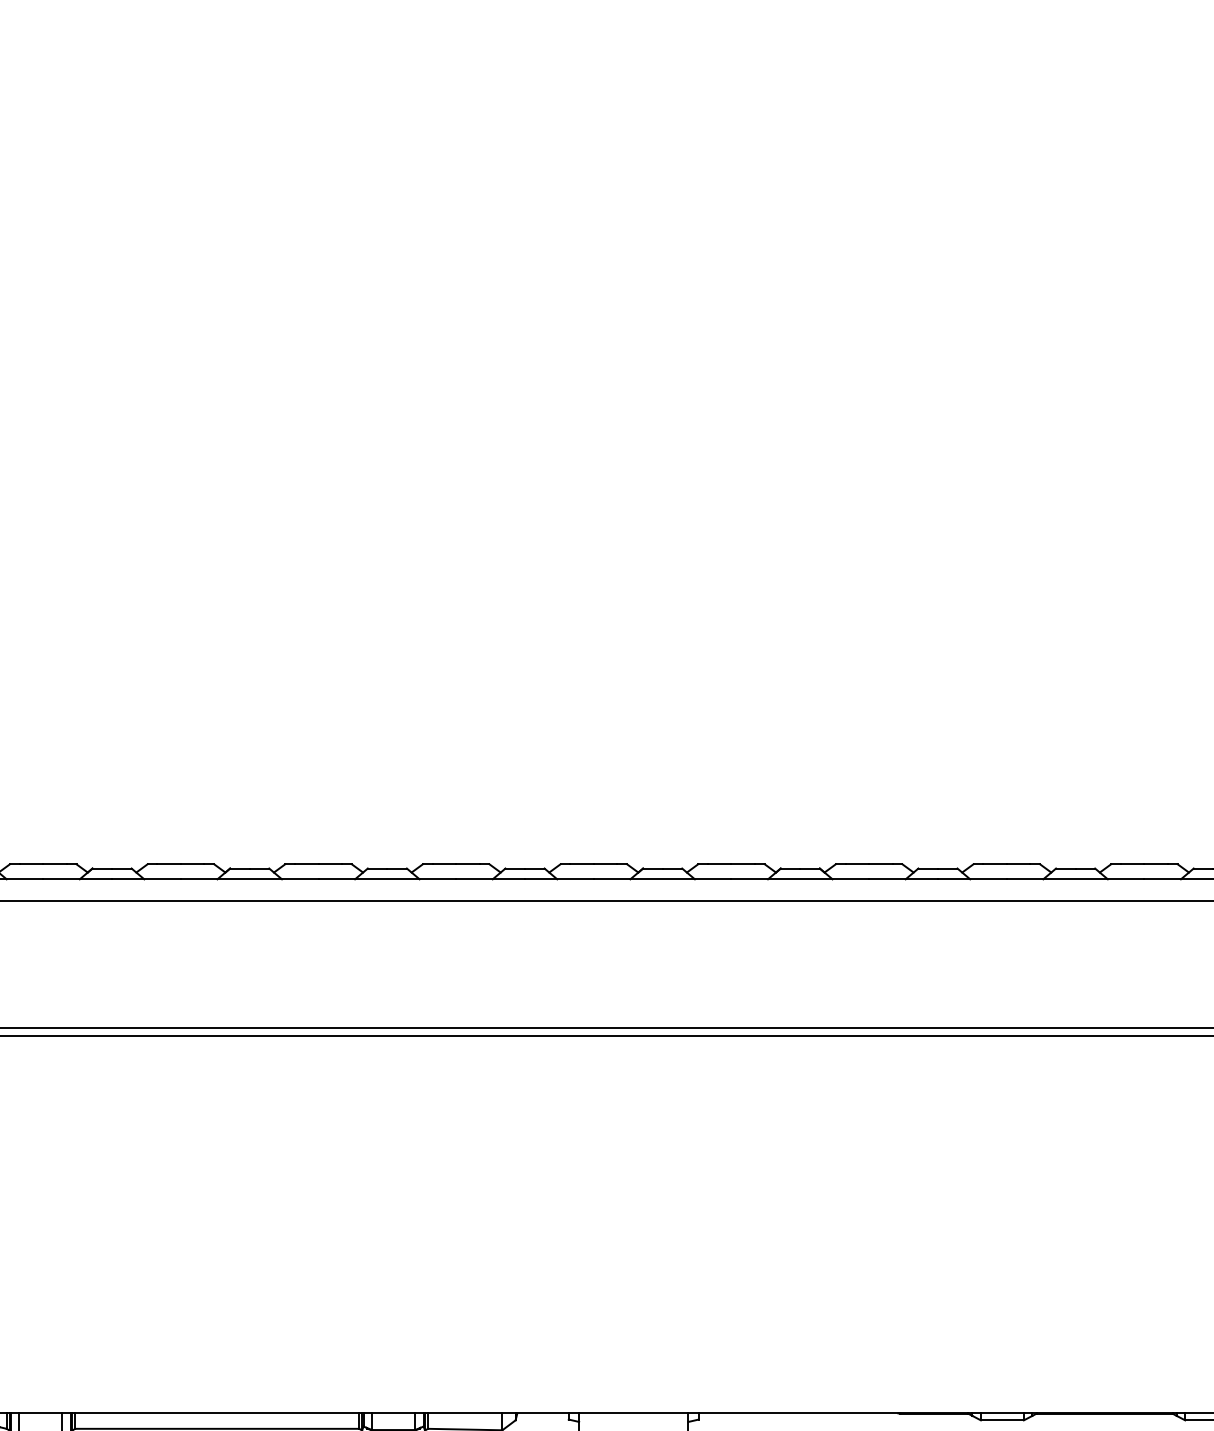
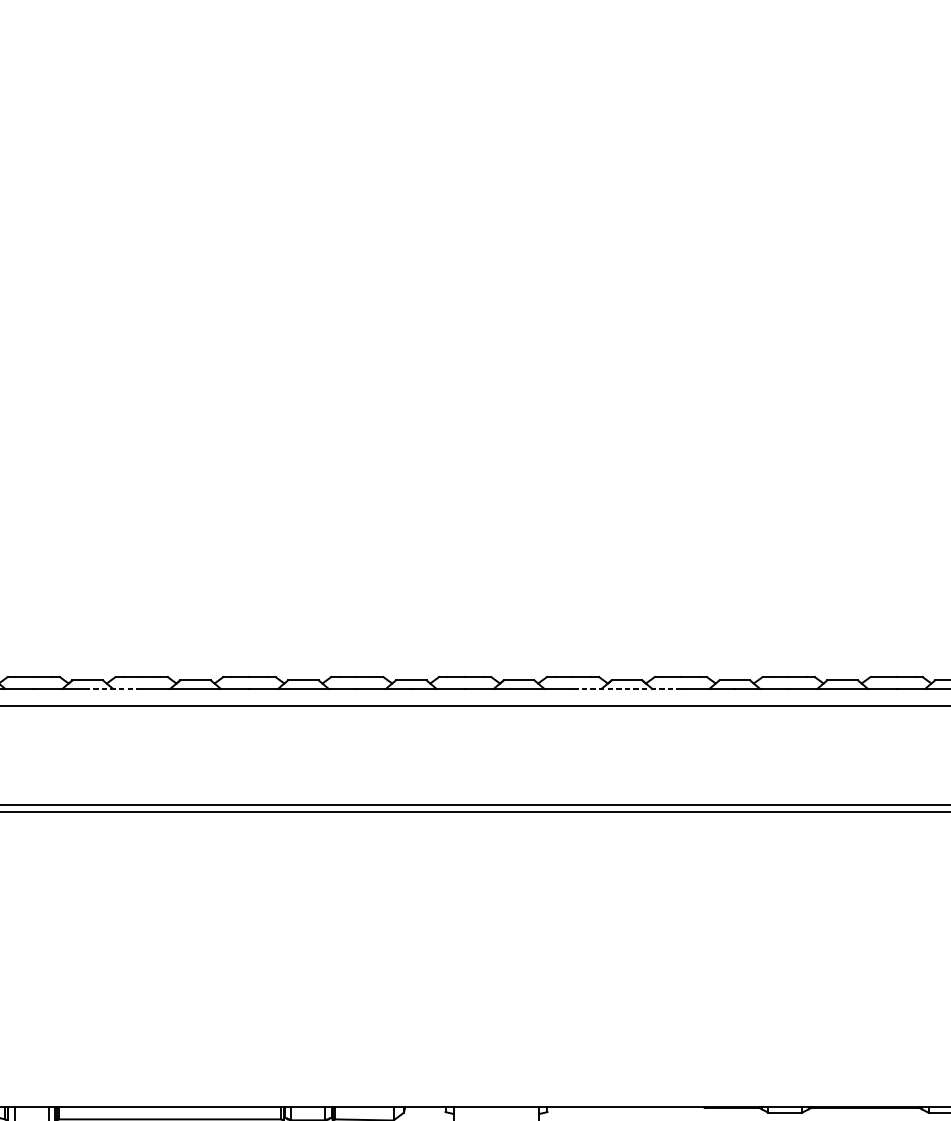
line: (145, 879) -> (113, 688), solid -> dashed
line: (800, 879) -> (627, 688), solid -> dashed

